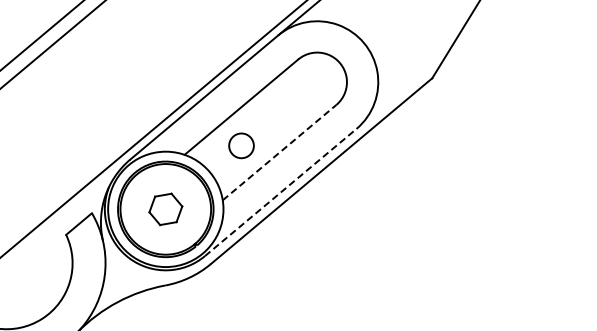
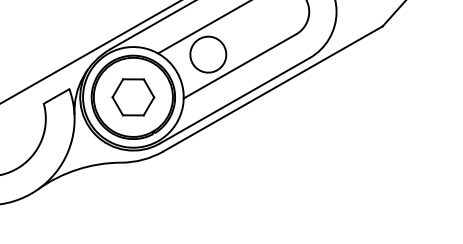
circle: (241, 145) -> (208, 54), size x1.67
line: (279, 152) -> (239, 66), dashed -> solid
line: (280, 192) -> (234, 100), dashed -> solid
part: (165, 209) -> (133, 97), size x1.43

